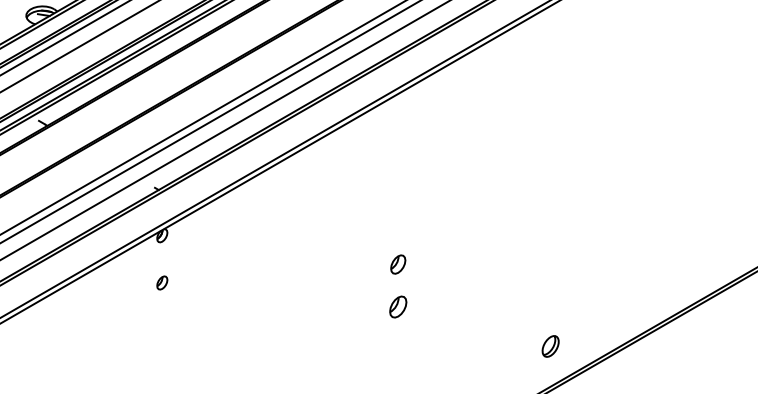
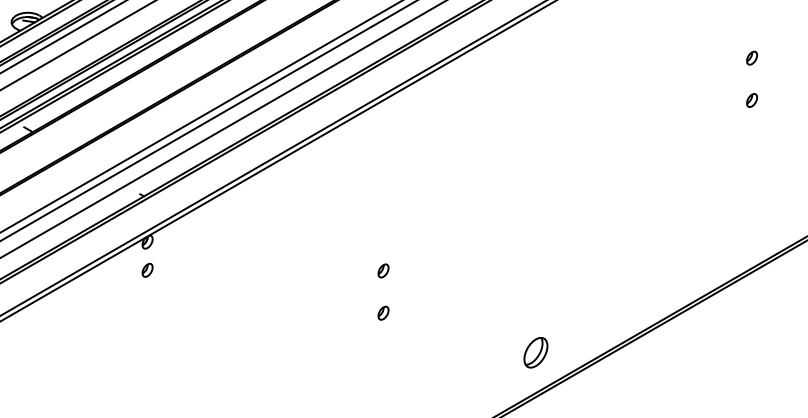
part: (398, 264) -> (383, 270), size x0.71
part: (162, 282) -> (147, 269), moved
part: (398, 306) -> (383, 312), size x0.62
part: (550, 346) -> (535, 352), size x1.43

